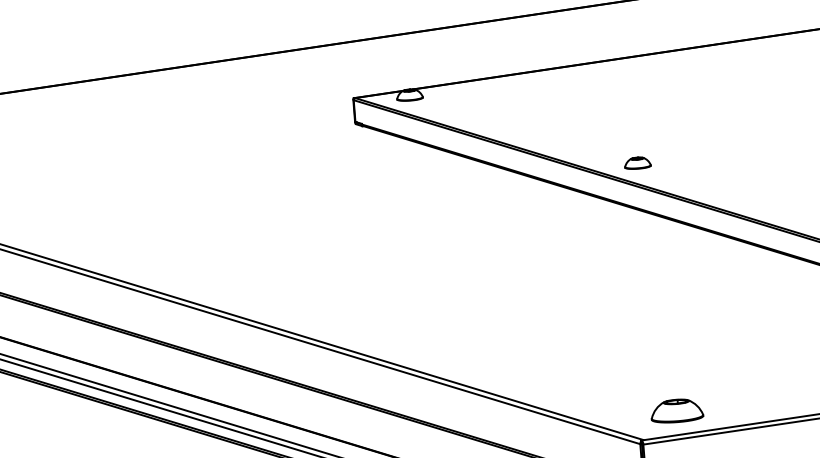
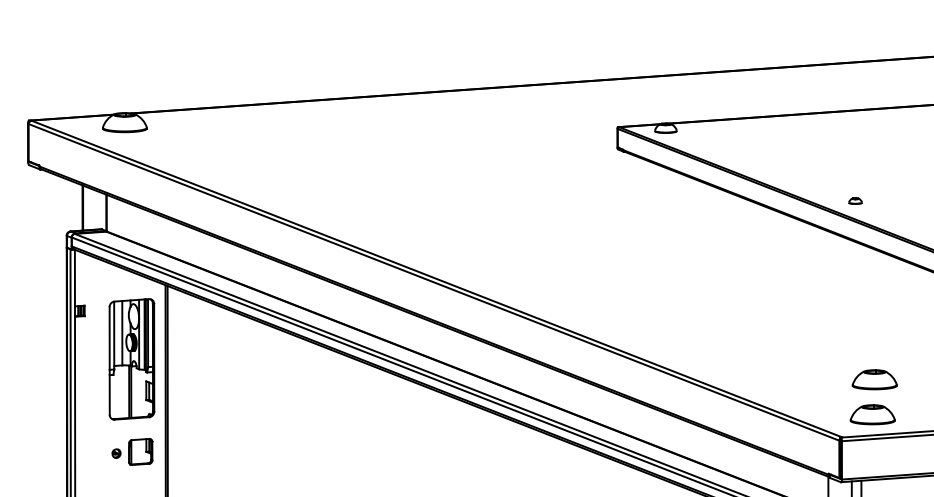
part: (637, 162) -> (855, 200), size x0.6
part: (675, 369) -> (874, 379), added

